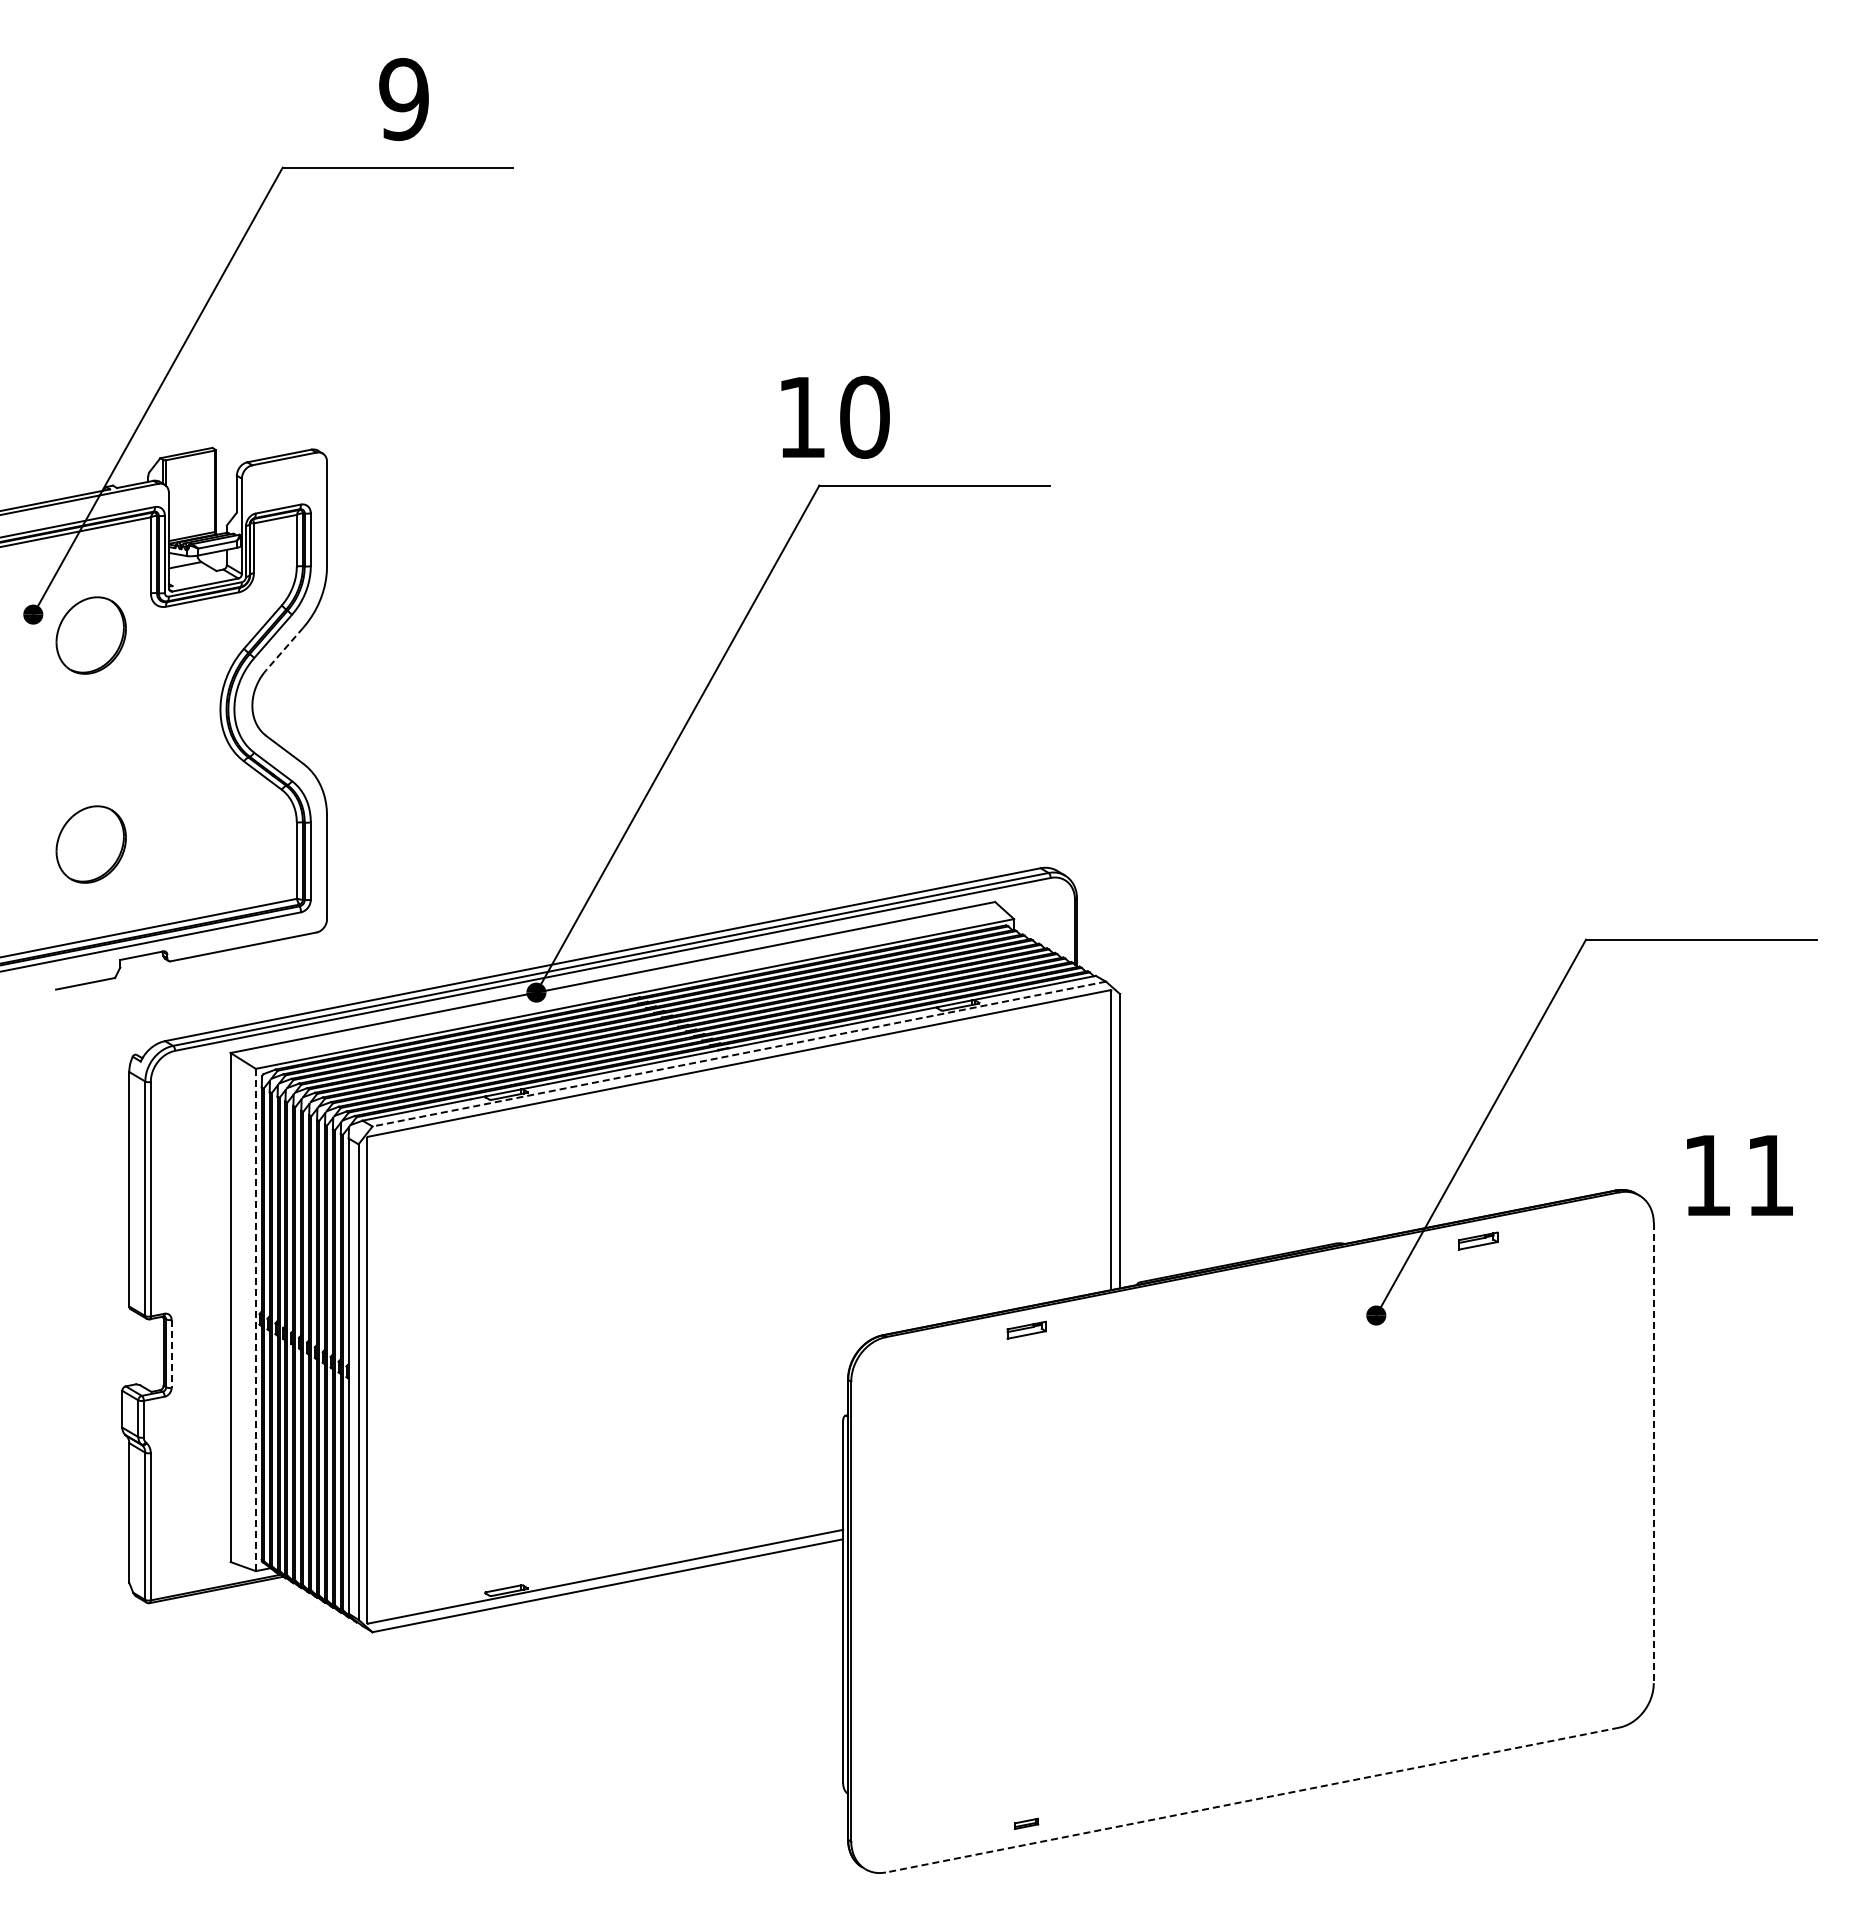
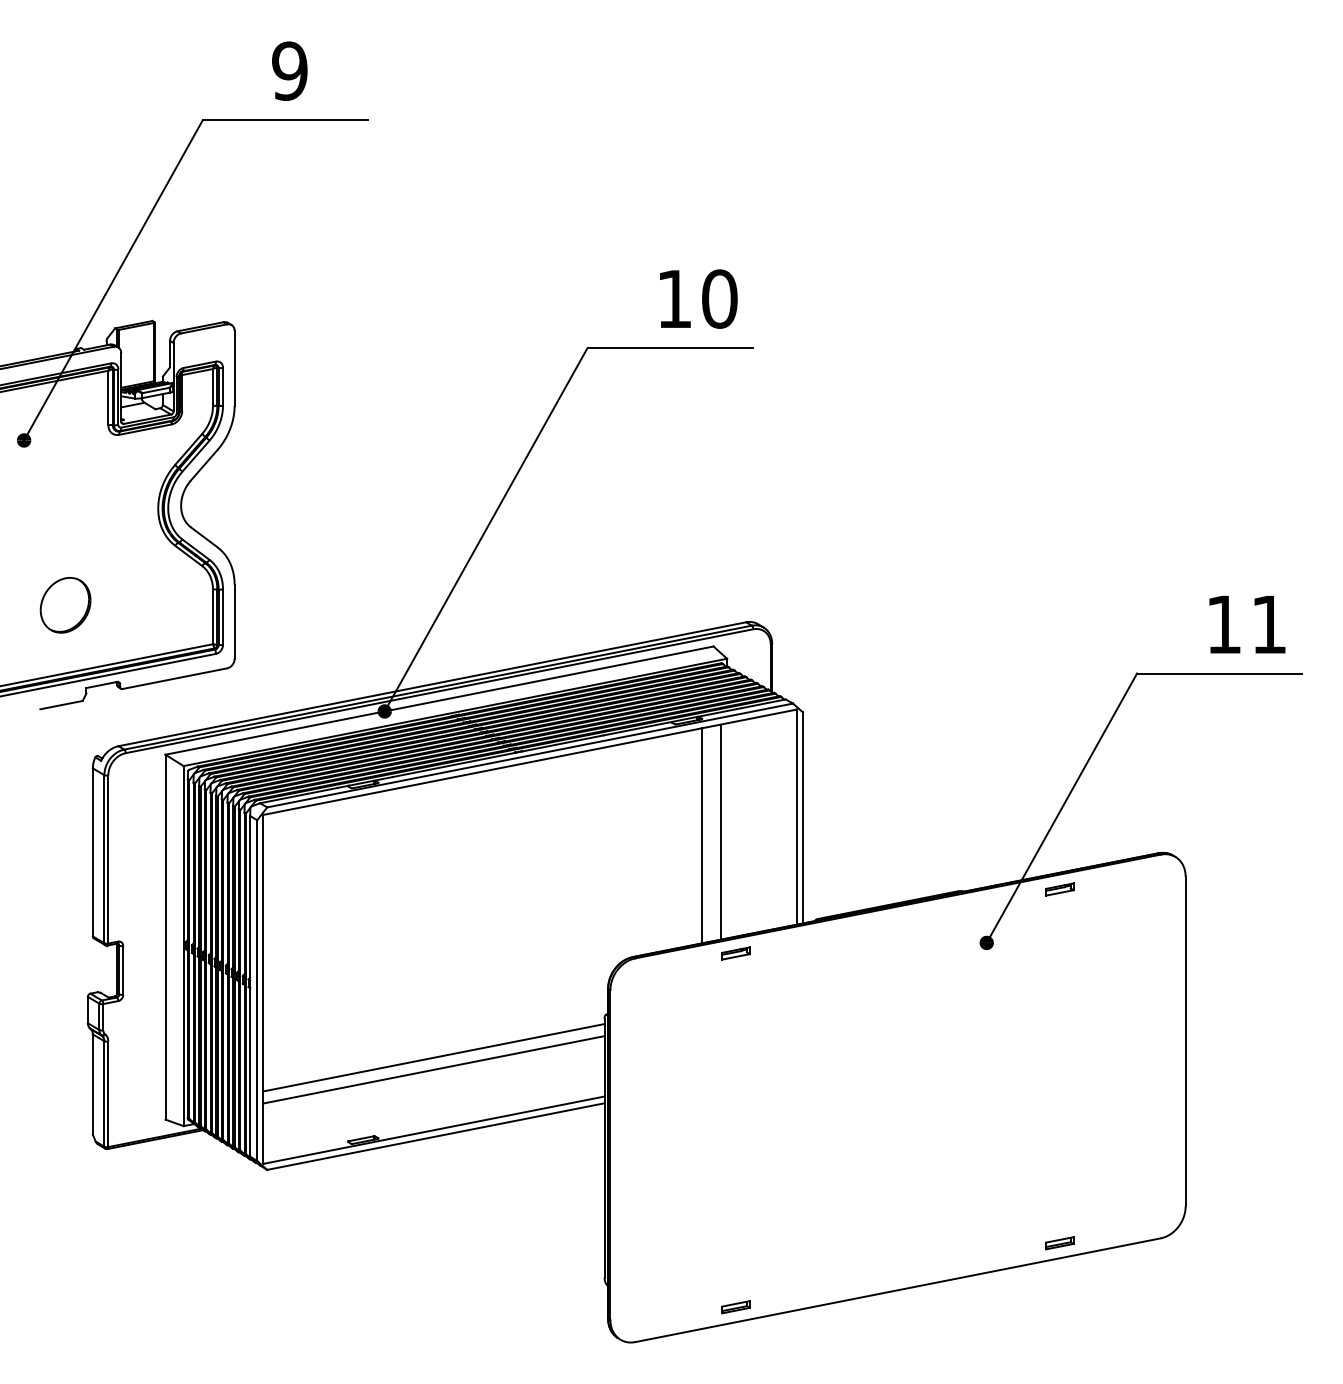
text: (835, 416) -> (698, 298), moved
part: (90, 635) -> (65, 455), removed
line: (284, 649) -> (204, 465), dashed -> solid
line: (739, 1054) -> (530, 755), dashed -> solid
line: (1005, 1161) -> (720, 832), added
line: (979, 1166) -> (702, 836), added
text: (1739, 1175) -> (1247, 624), moved
line: (255, 1320) -> (183, 946), dashed -> solid
line: (171, 1353) -> (123, 970), dashed -> solid
line: (1653, 1453) -> (1185, 1041), dashed -> solid
line: (605, 1475) -> (434, 1057), added
line: (605, 1492) -> (434, 1069), added
part: (1478, 1734) -> (1060, 1243), added
line: (1252, 1800) -> (898, 1290), dashed -> solid
part: (1026, 1823) -> (736, 1307), size x1.67

